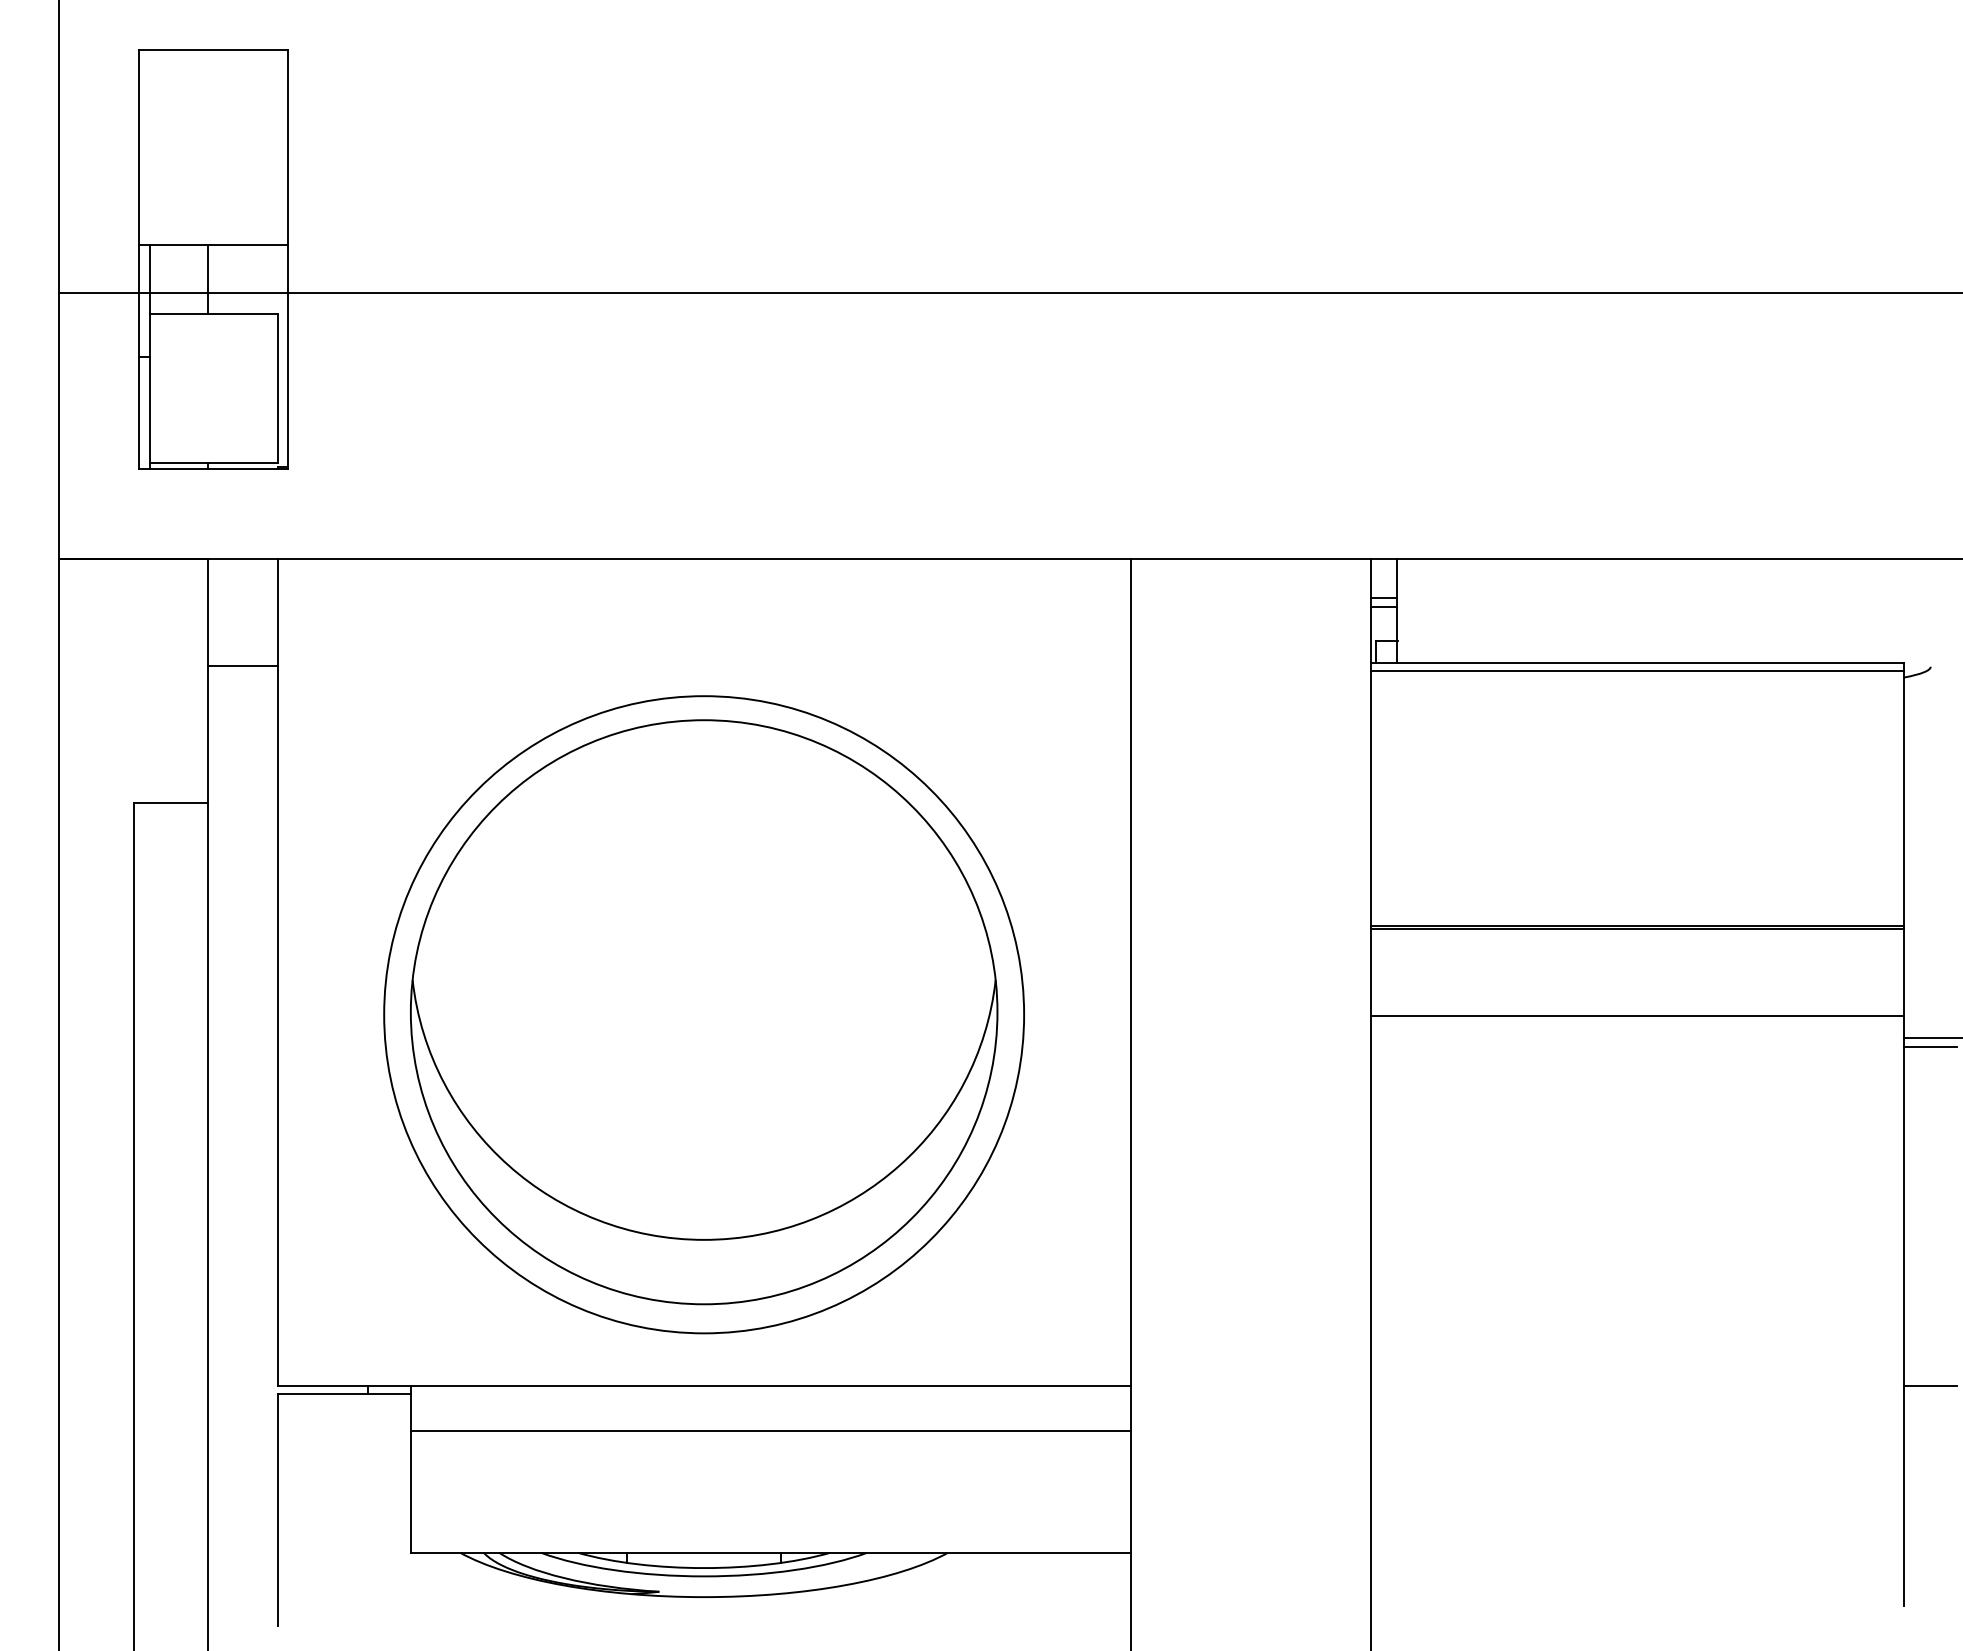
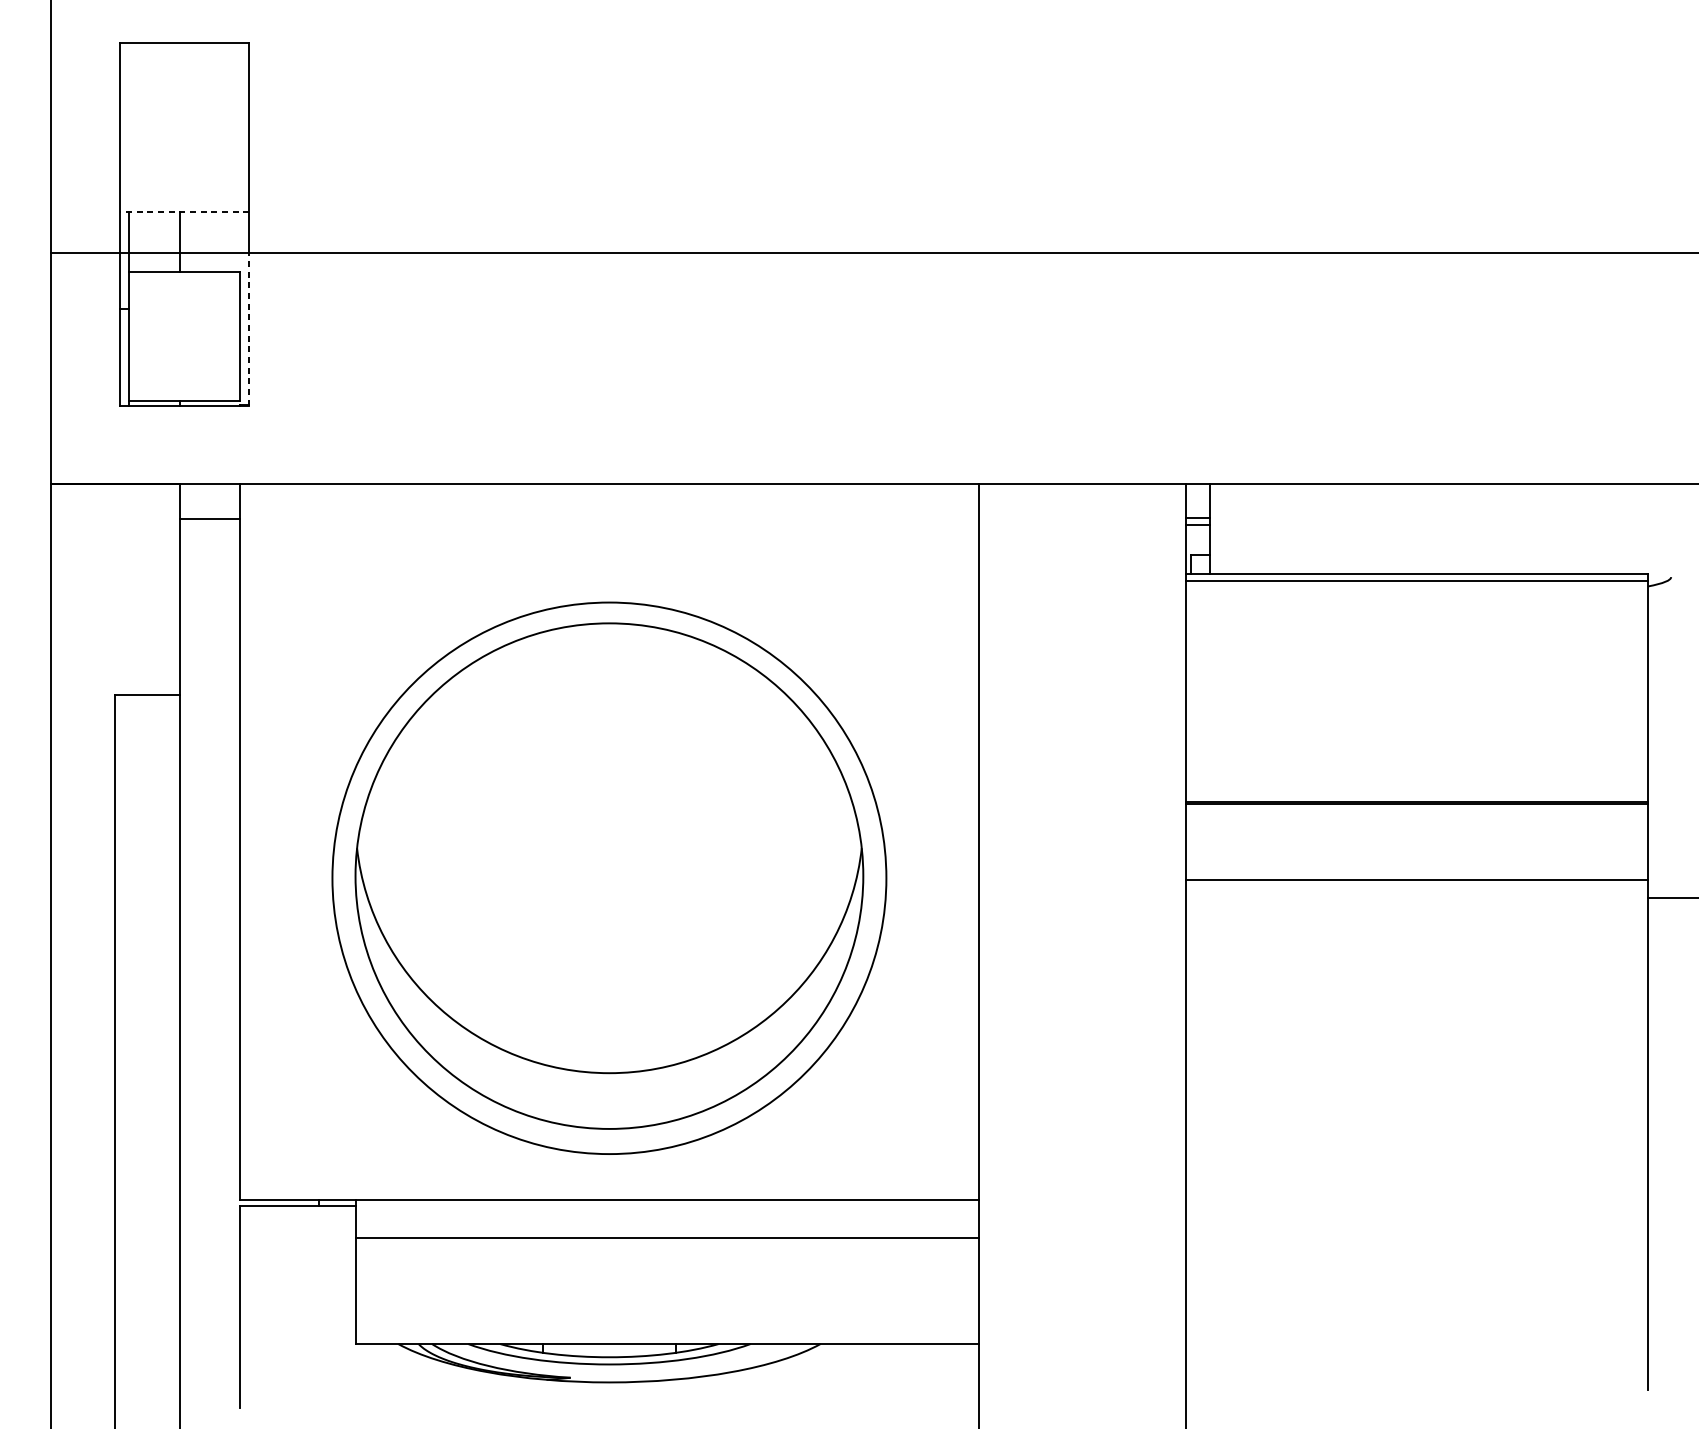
line: (213, 245) -> (184, 212), solid -> dashed
line: (288, 380) -> (249, 329), solid -> dashed
line: (242, 666) -> (209, 519), moved
line: (1930, 1046) -> (1670, 905), removed
line: (1930, 1386) -> (1670, 1200), removed

